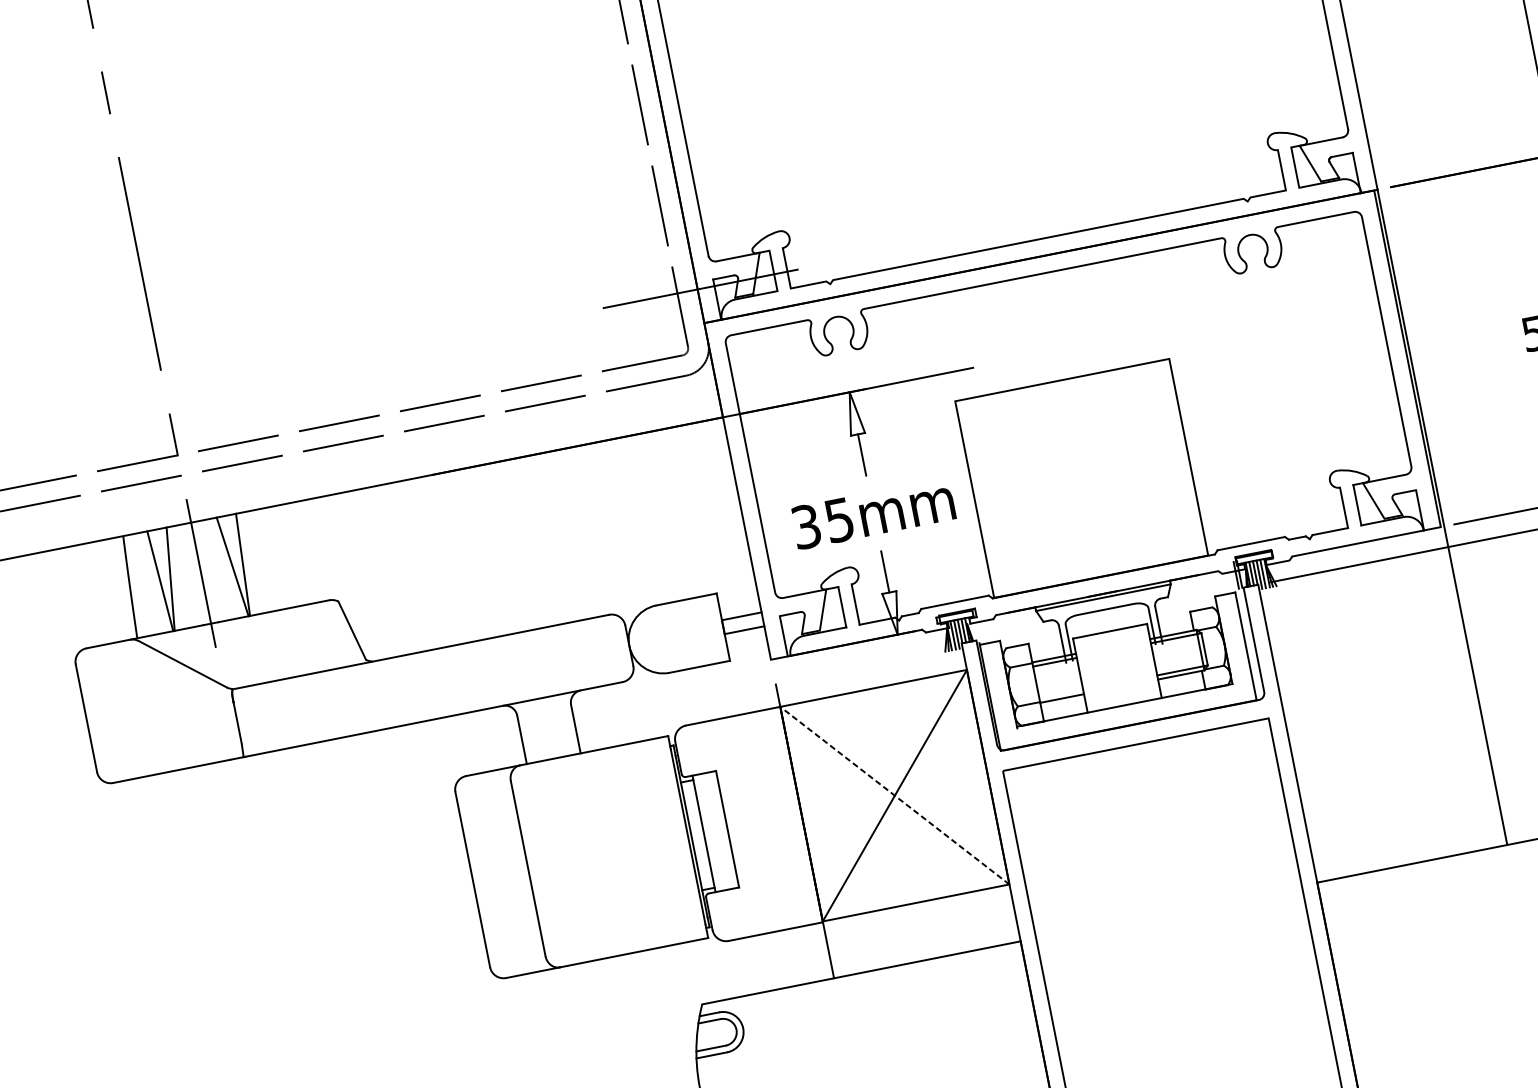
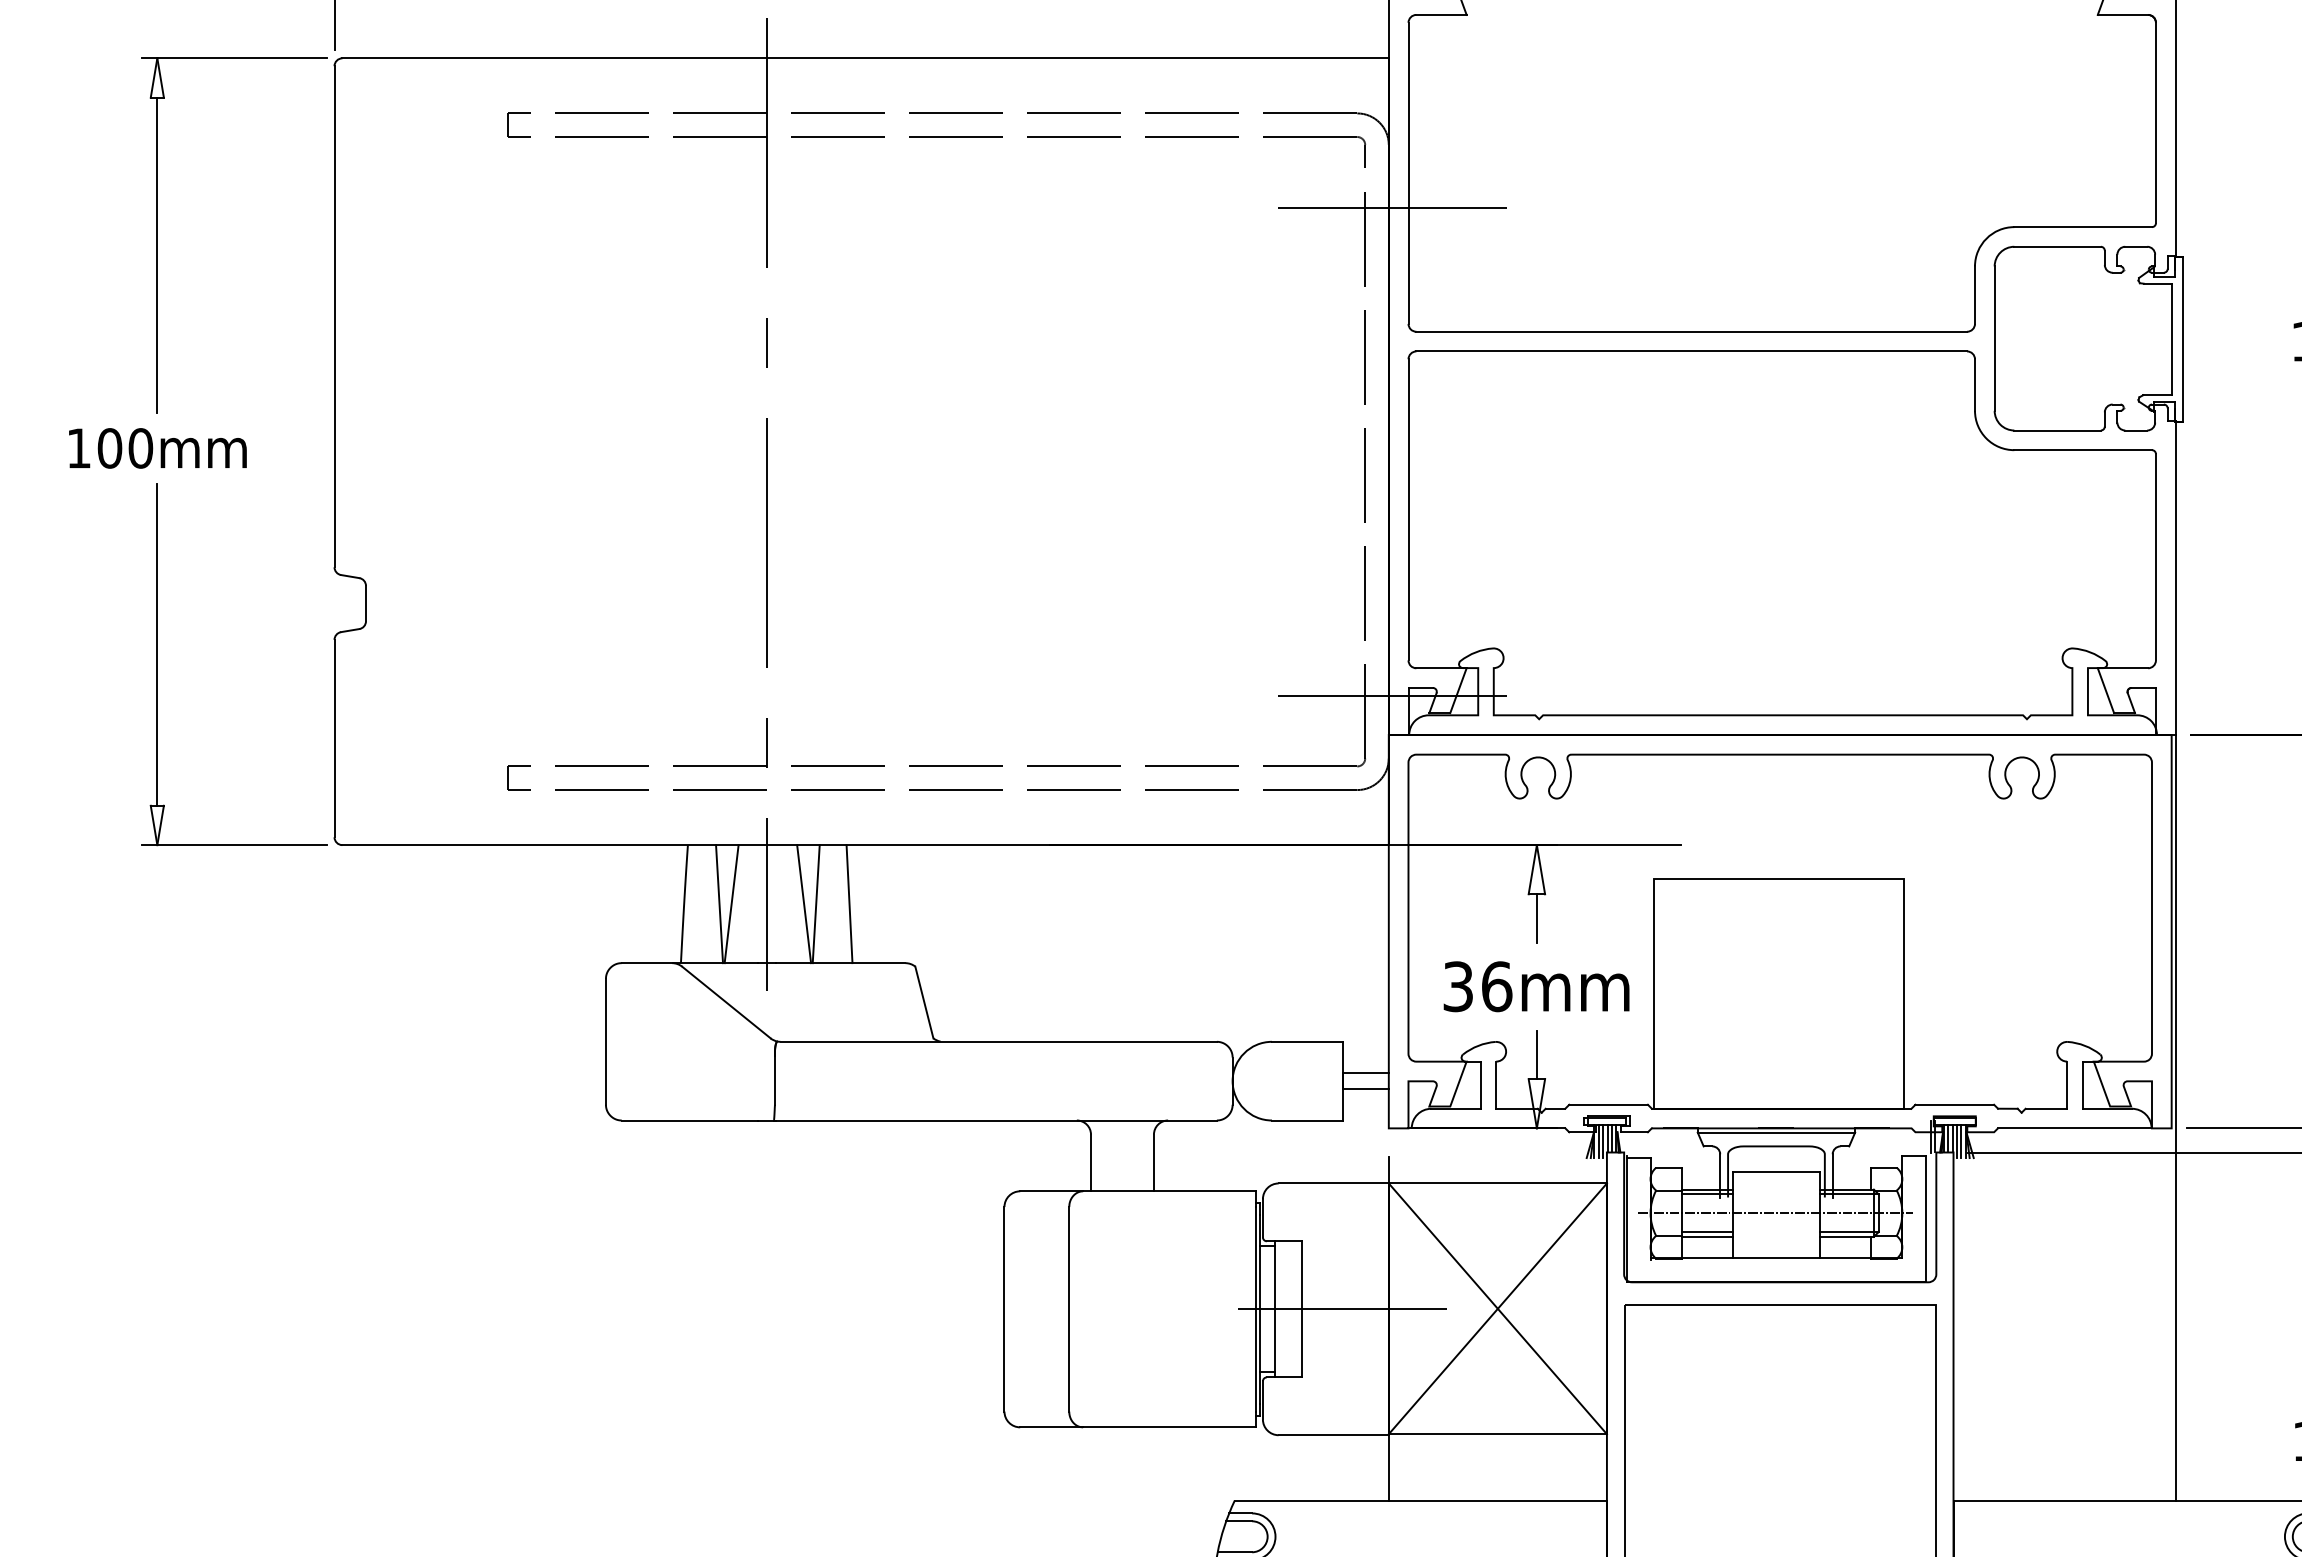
text: (839, 519) -> (1497, 986), 35mm -> 36mm
line: (271, 559) -> (849, 904), added
line: (1116, 667) -> (1775, 1213), added
line: (1061, 694) -> (1707, 1232), added
line: (894, 795) -> (1497, 1308), dashed -> solid
line: (762, 822) -> (1342, 1309), added

